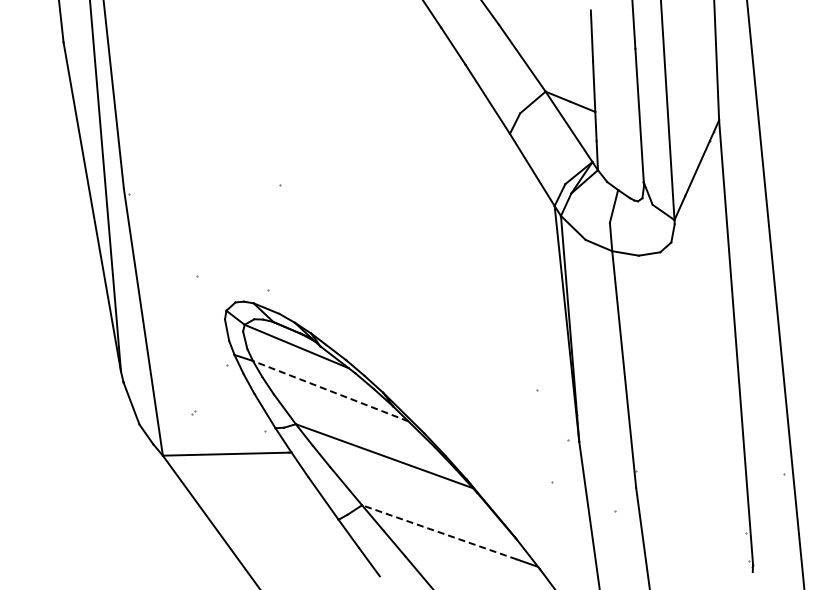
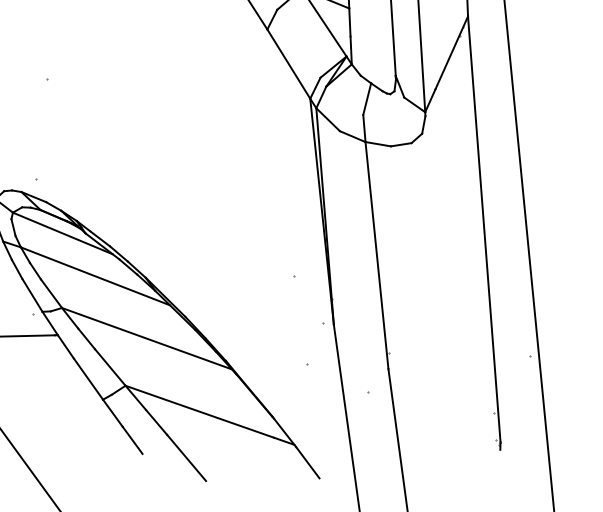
line: (330, 391) -> (95, 276), dashed -> solid
line: (439, 532) -> (199, 411), dashed -> solid

